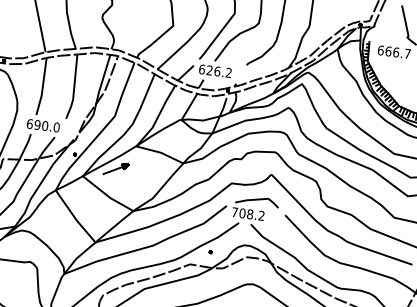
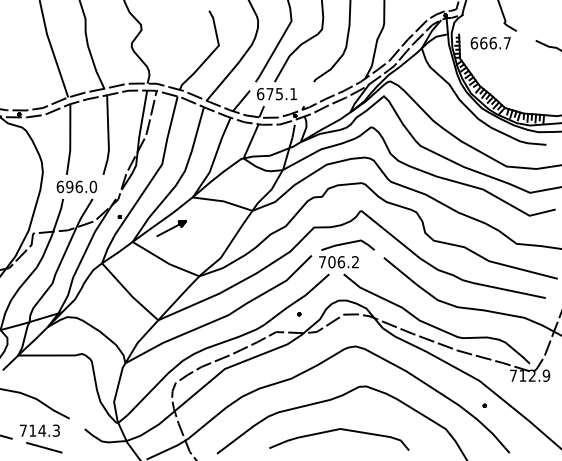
text: (219, 72) -> (281, 94), 626.2 -> 675.1
text: (44, 125) -> (78, 186), 690.0 -> 696.0
text: (250, 214) -> (341, 262), 708.2 -> 706.2

